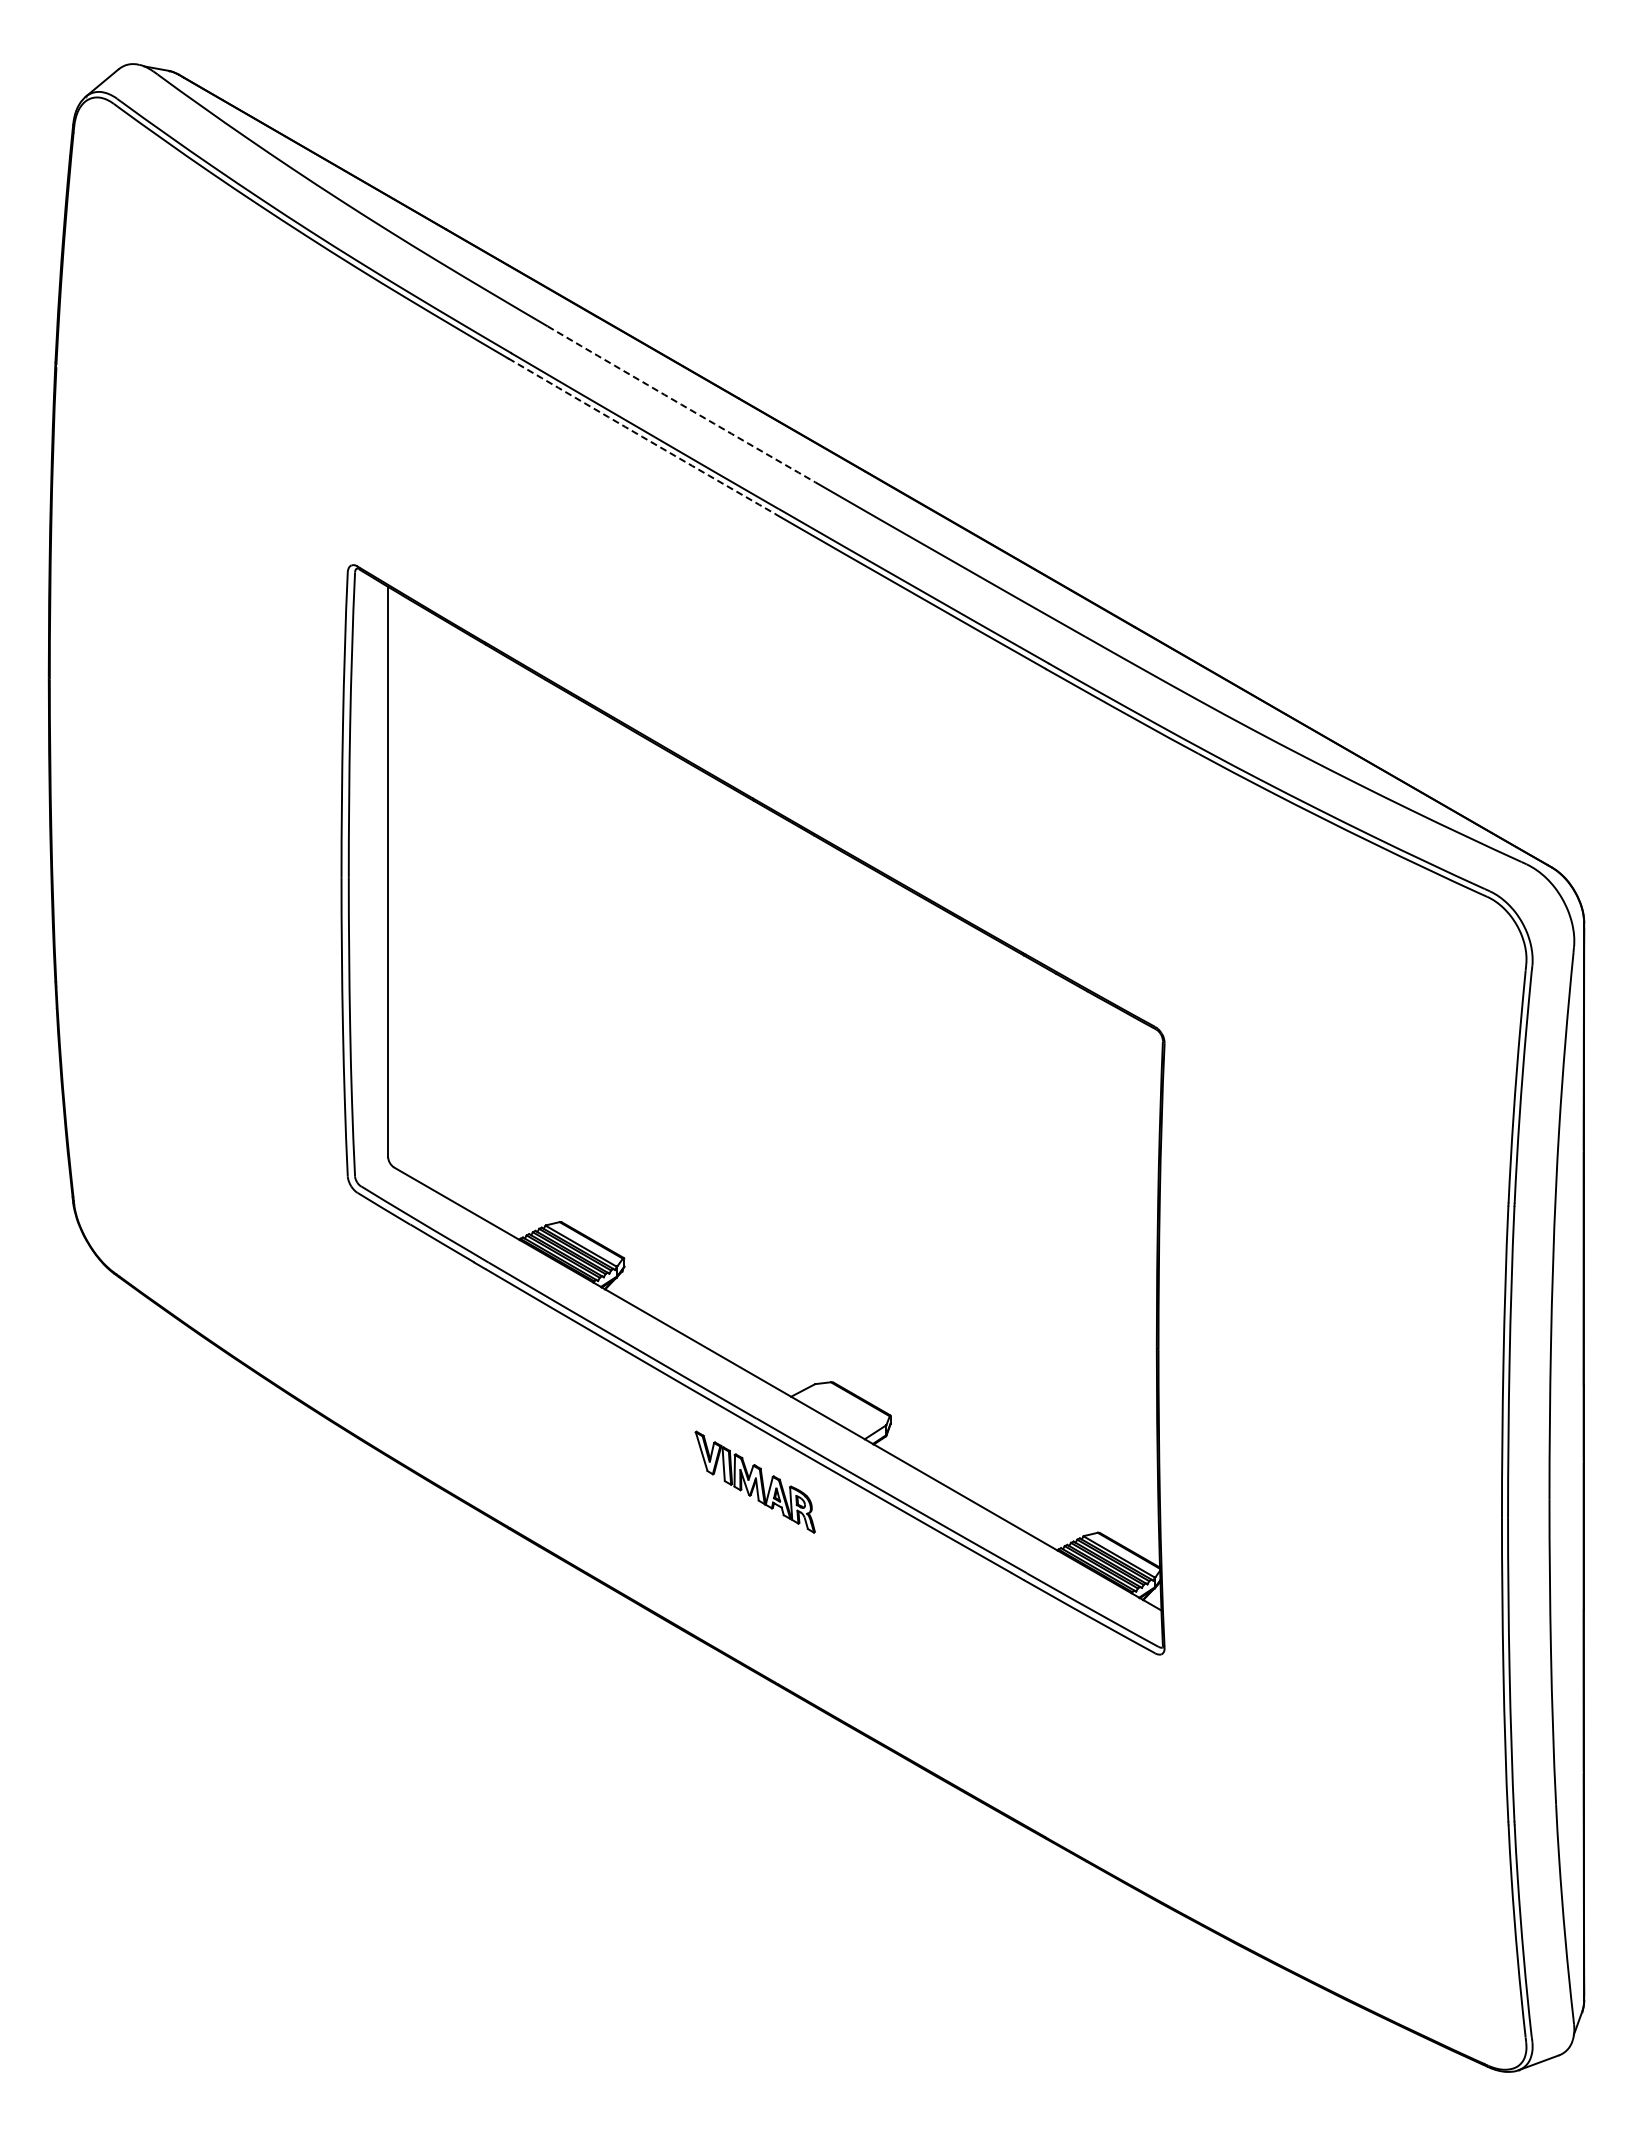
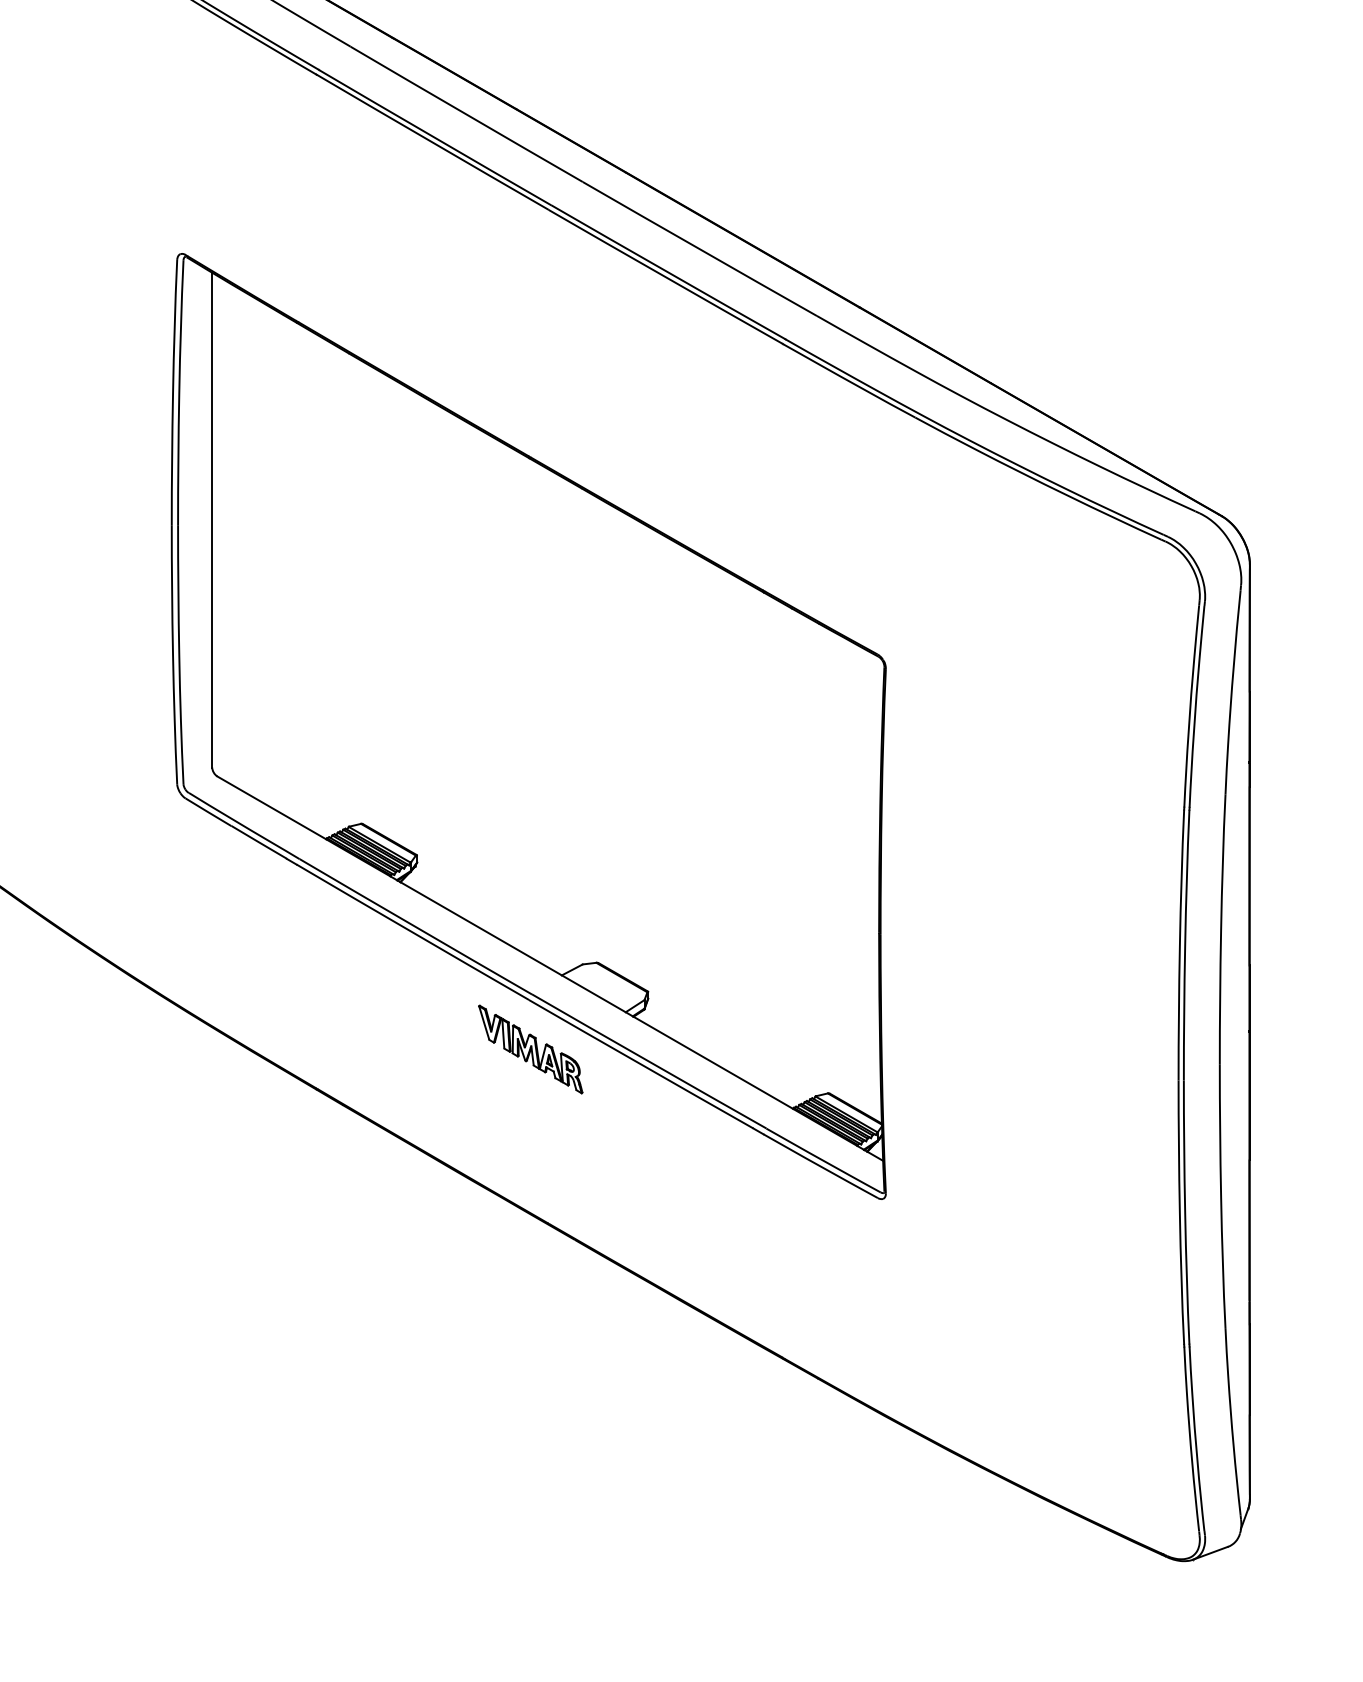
arc: (681, 404) -> (466, 114), dashed -> solid
arc: (642, 436) -> (432, 142), dashed -> solid

